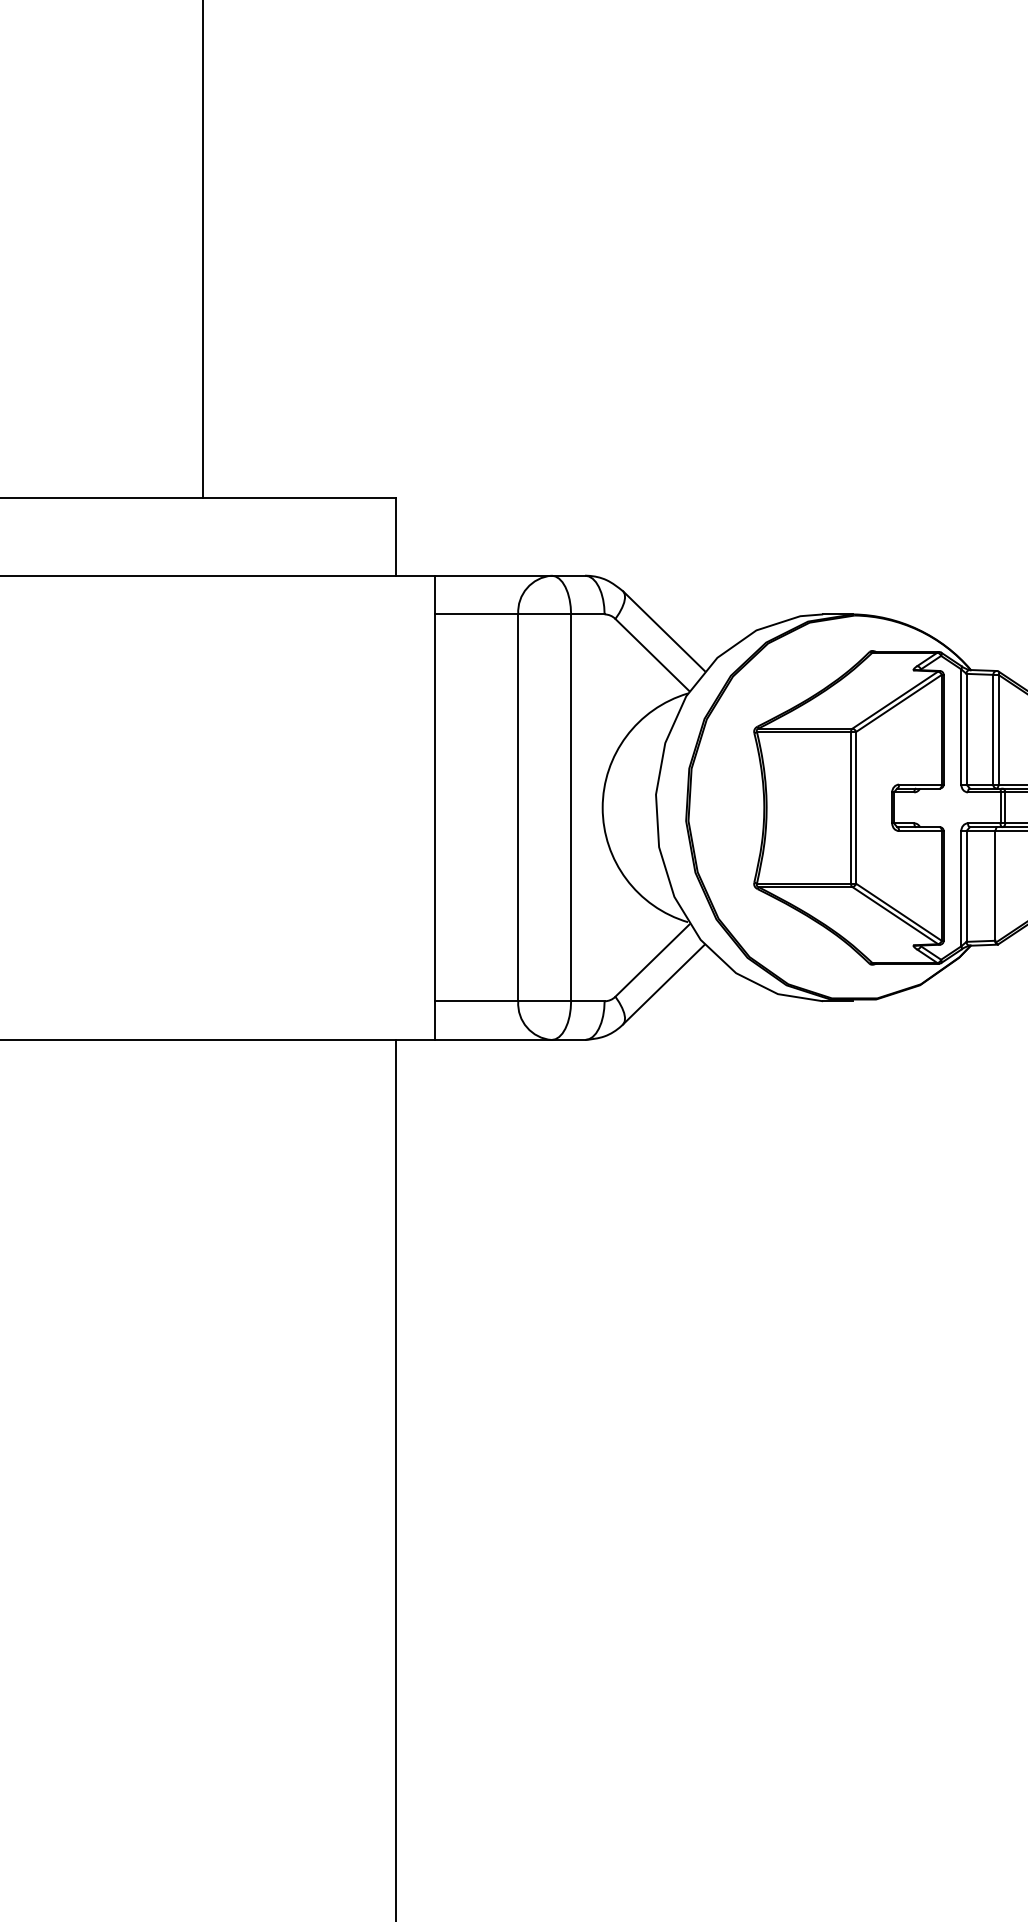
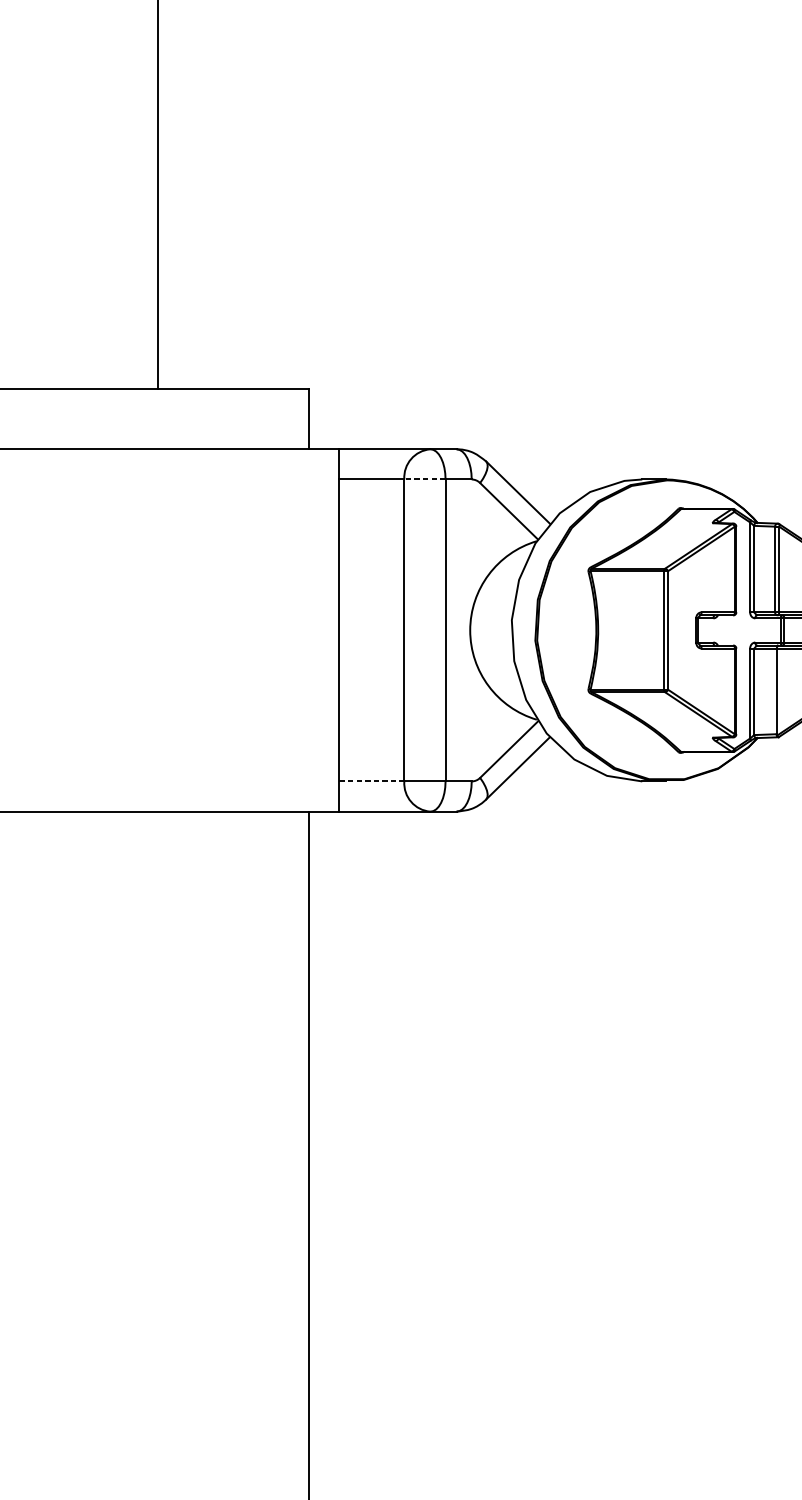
line: (544, 614) -> (424, 479), solid -> dashed
line: (476, 1001) -> (371, 781), solid -> dashed

